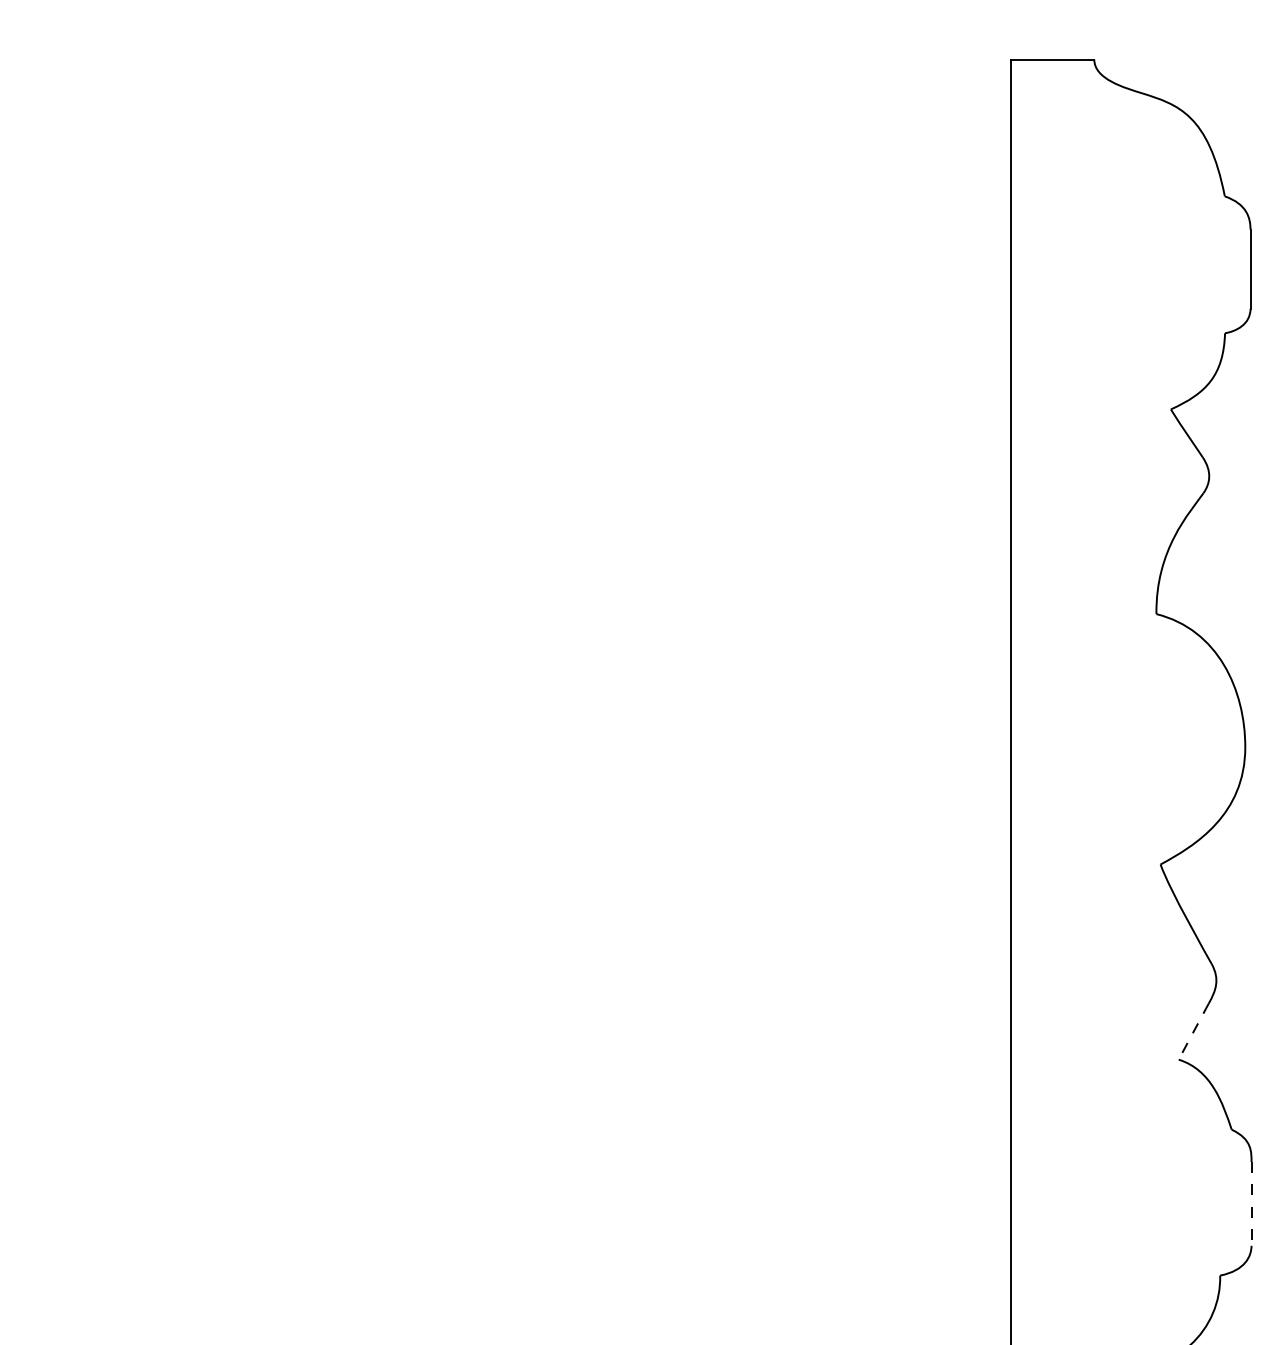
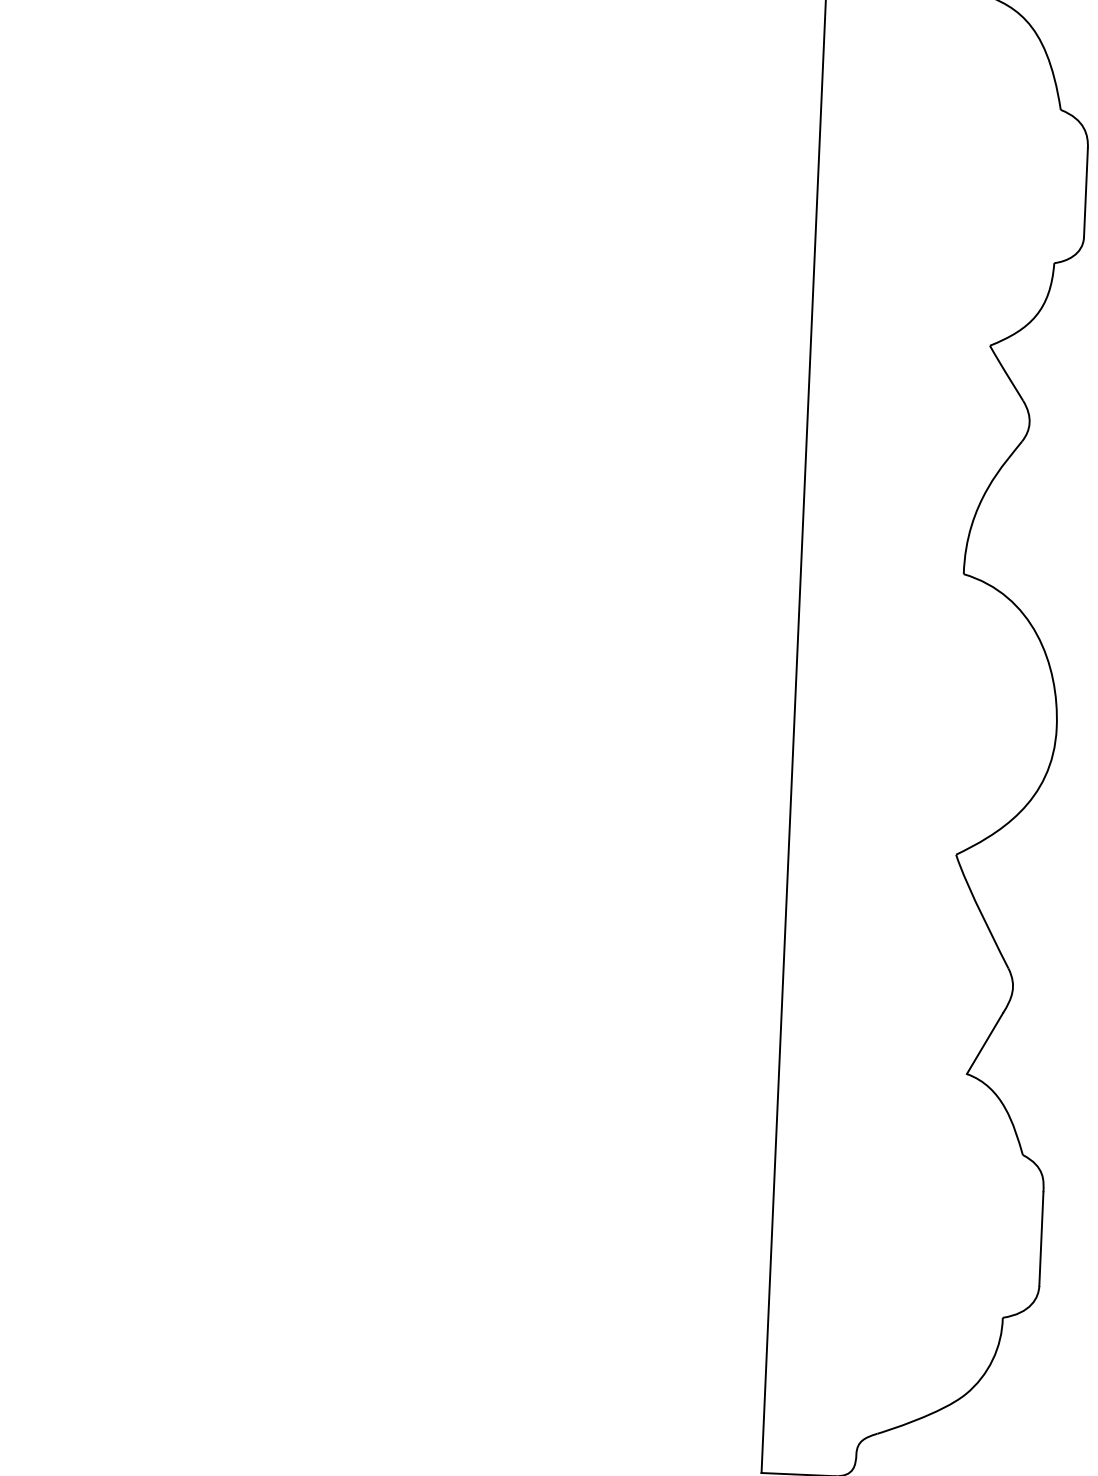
line: (1193, 1031) -> (984, 1043), dashed -> solid
line: (1251, 1203) -> (1041, 1238), dashed -> solid

